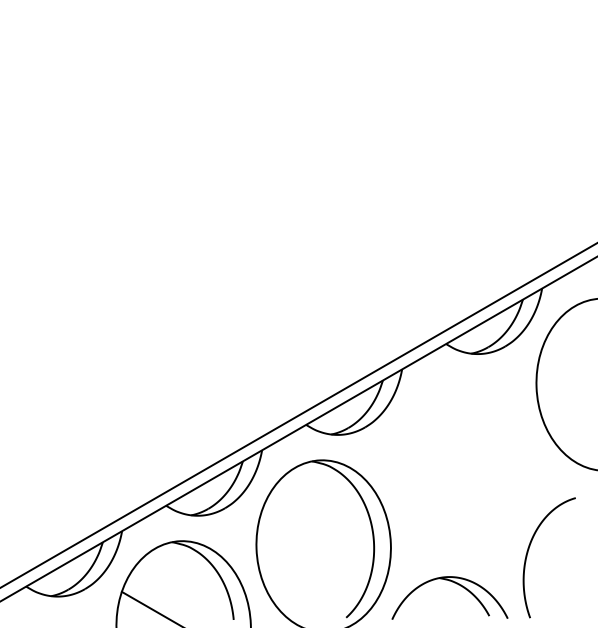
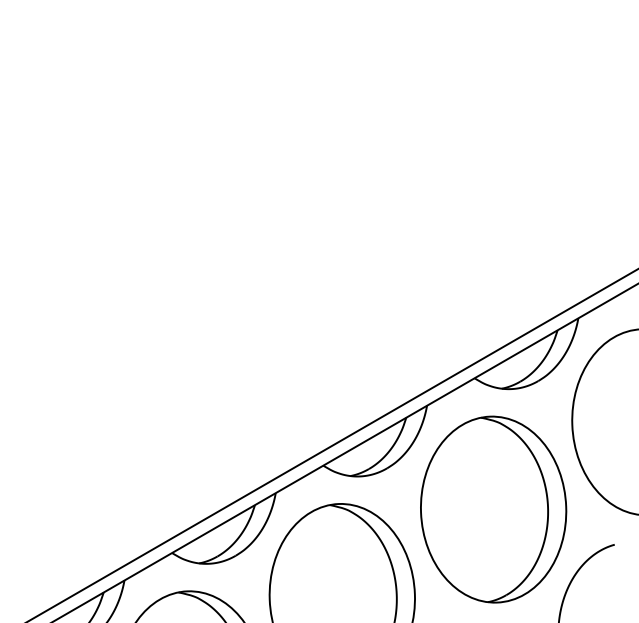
part: (463, 465) -> (493, 509), added

